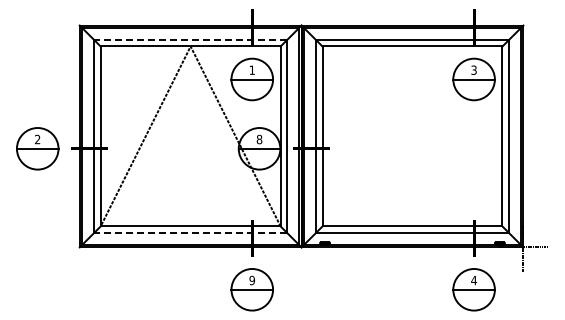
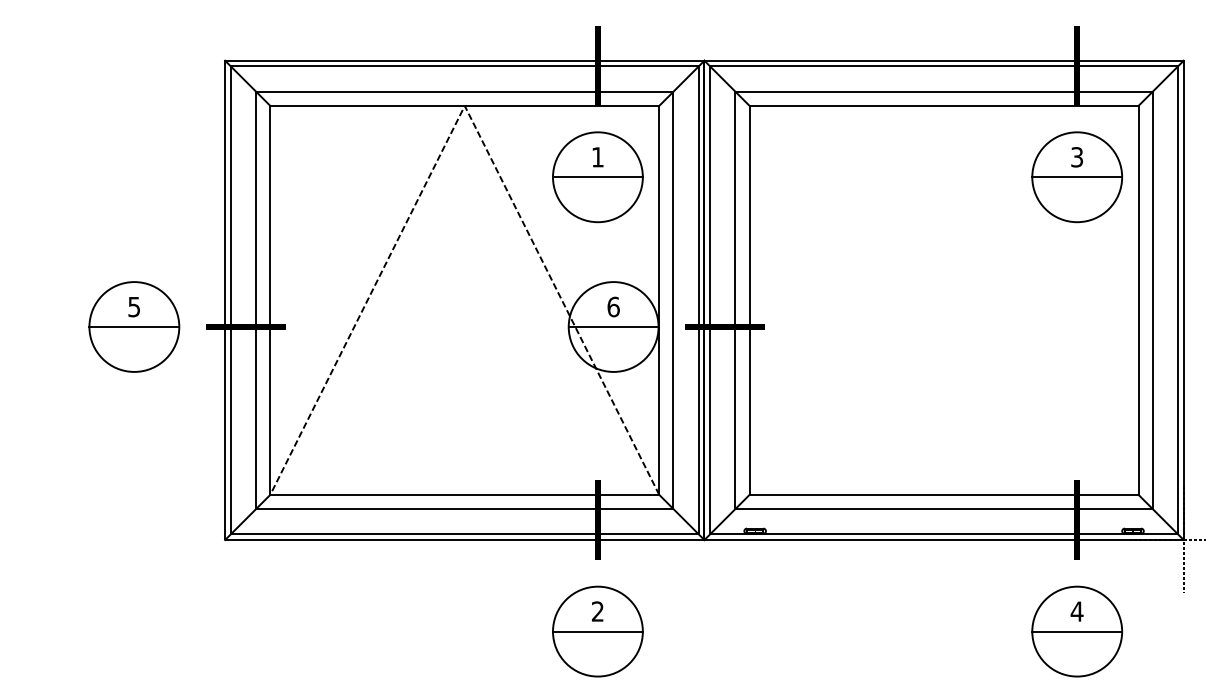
line: (190, 39) -> (464, 90), dashed -> solid
text: (37, 139) -> (133, 306), 2 -> 5
text: (259, 139) -> (613, 306), 8 -> 6
line: (190, 233) -> (464, 510), dashed -> solid
text: (252, 280) -> (598, 611), 9 -> 2

